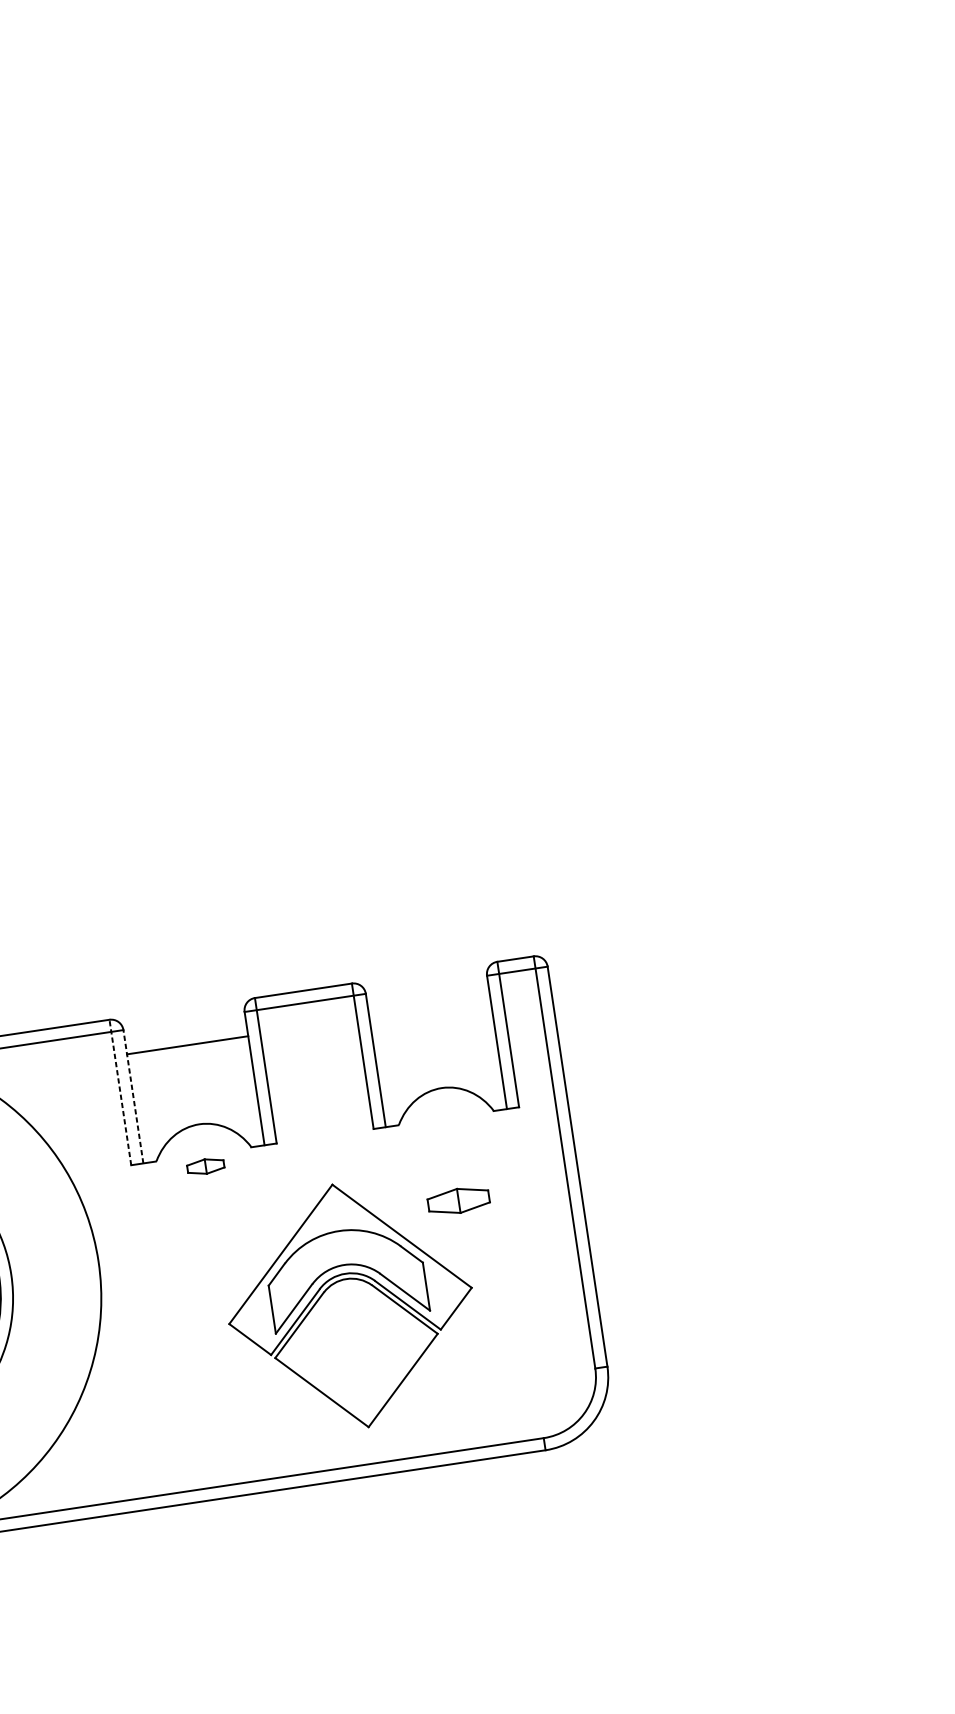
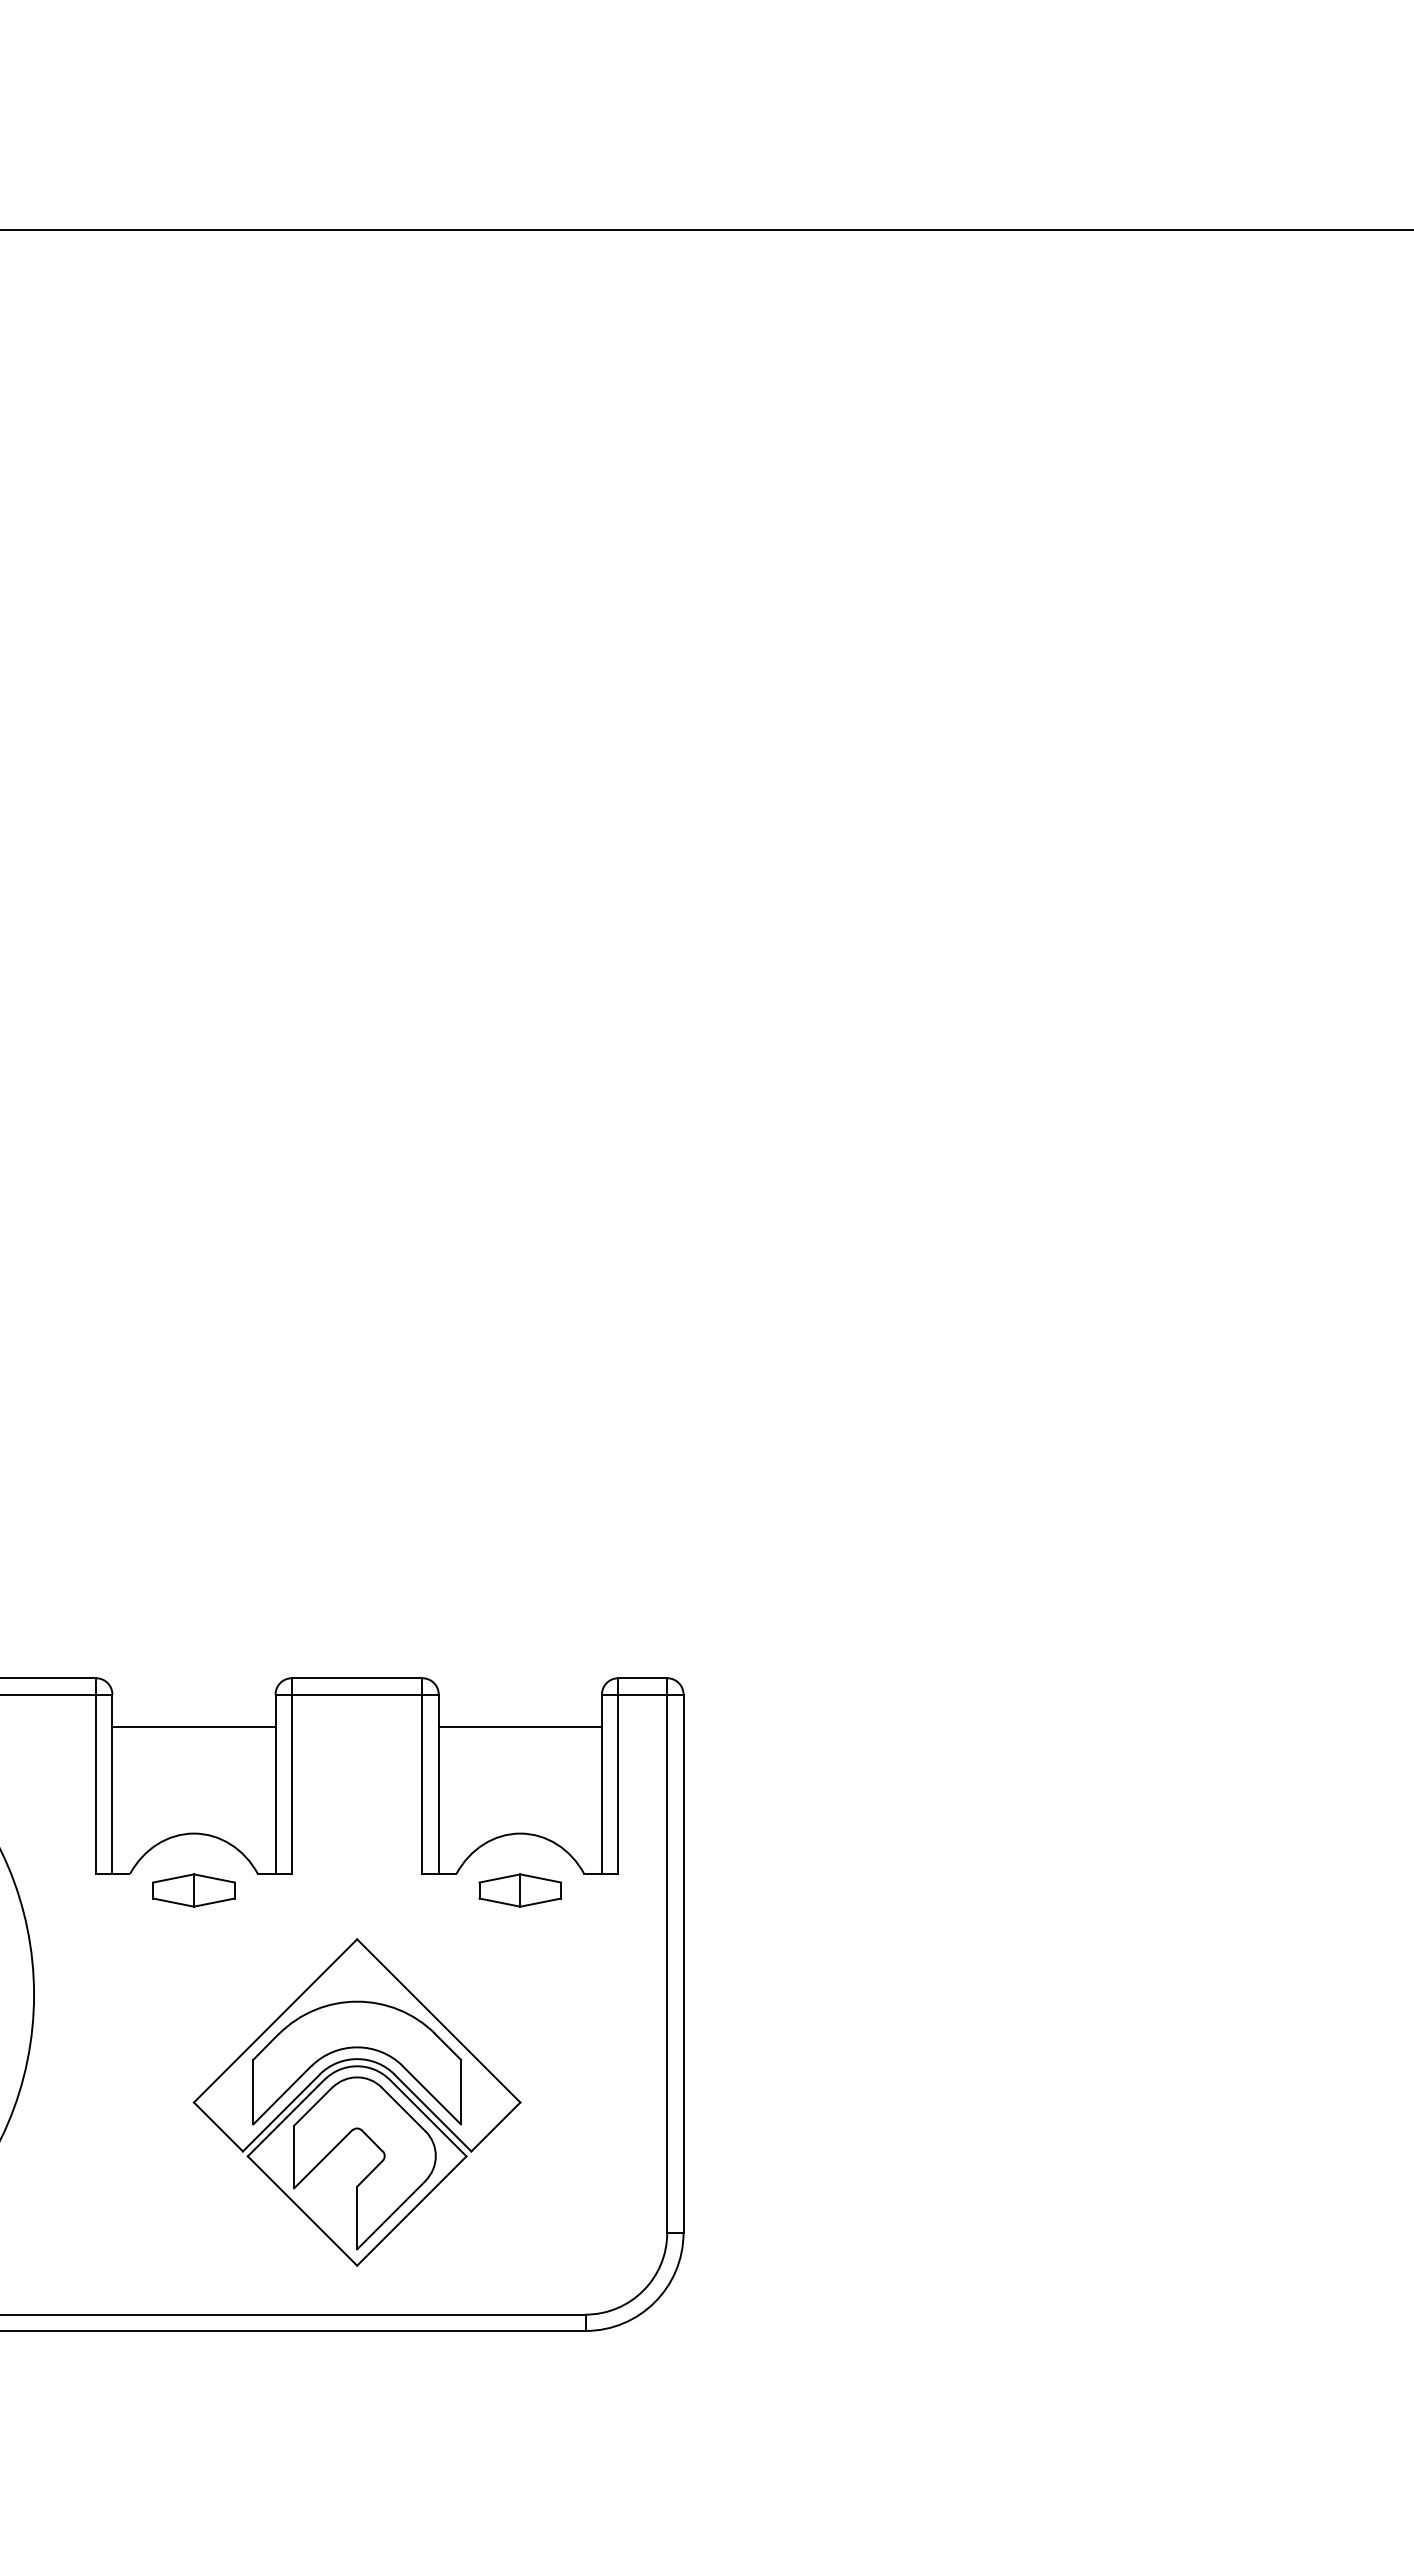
line: (429, 1009) -> (519, 1727), added
line: (120, 1092) -> (96, 1776), dashed -> solid
line: (133, 1096) -> (112, 1784), dashed -> solid
part: (205, 1166) -> (193, 1890), size x1.67
part: (458, 1200) -> (520, 1890), moved
part: (368, 1354) -> (371, 2170), added

